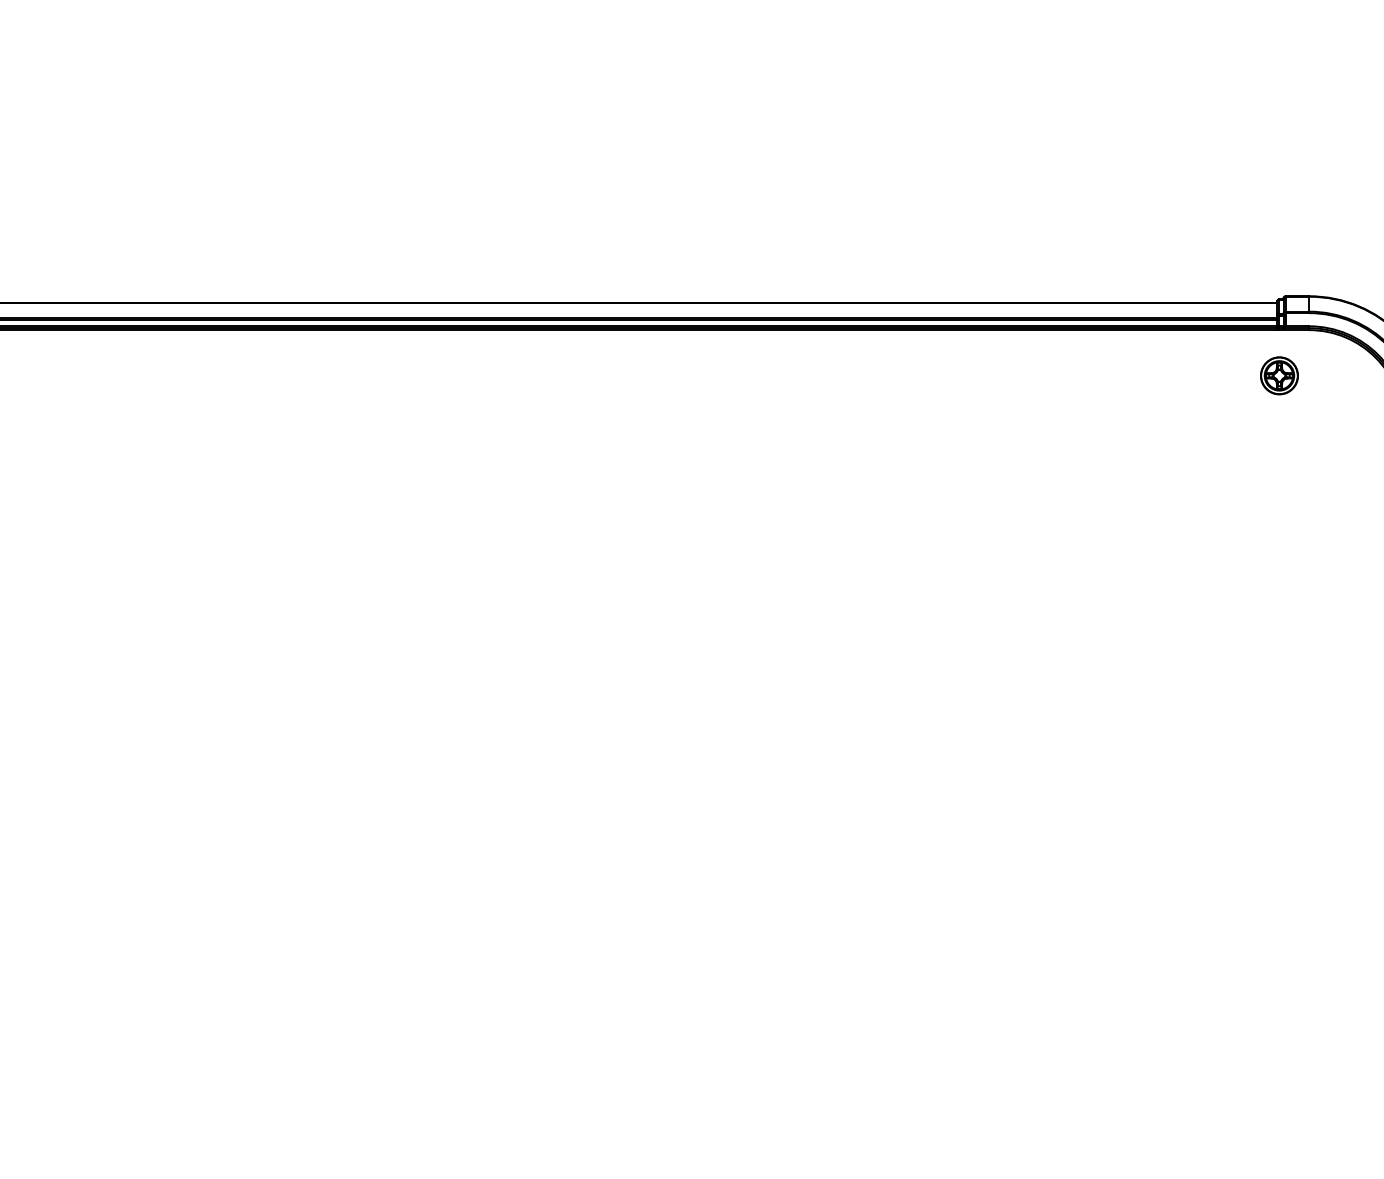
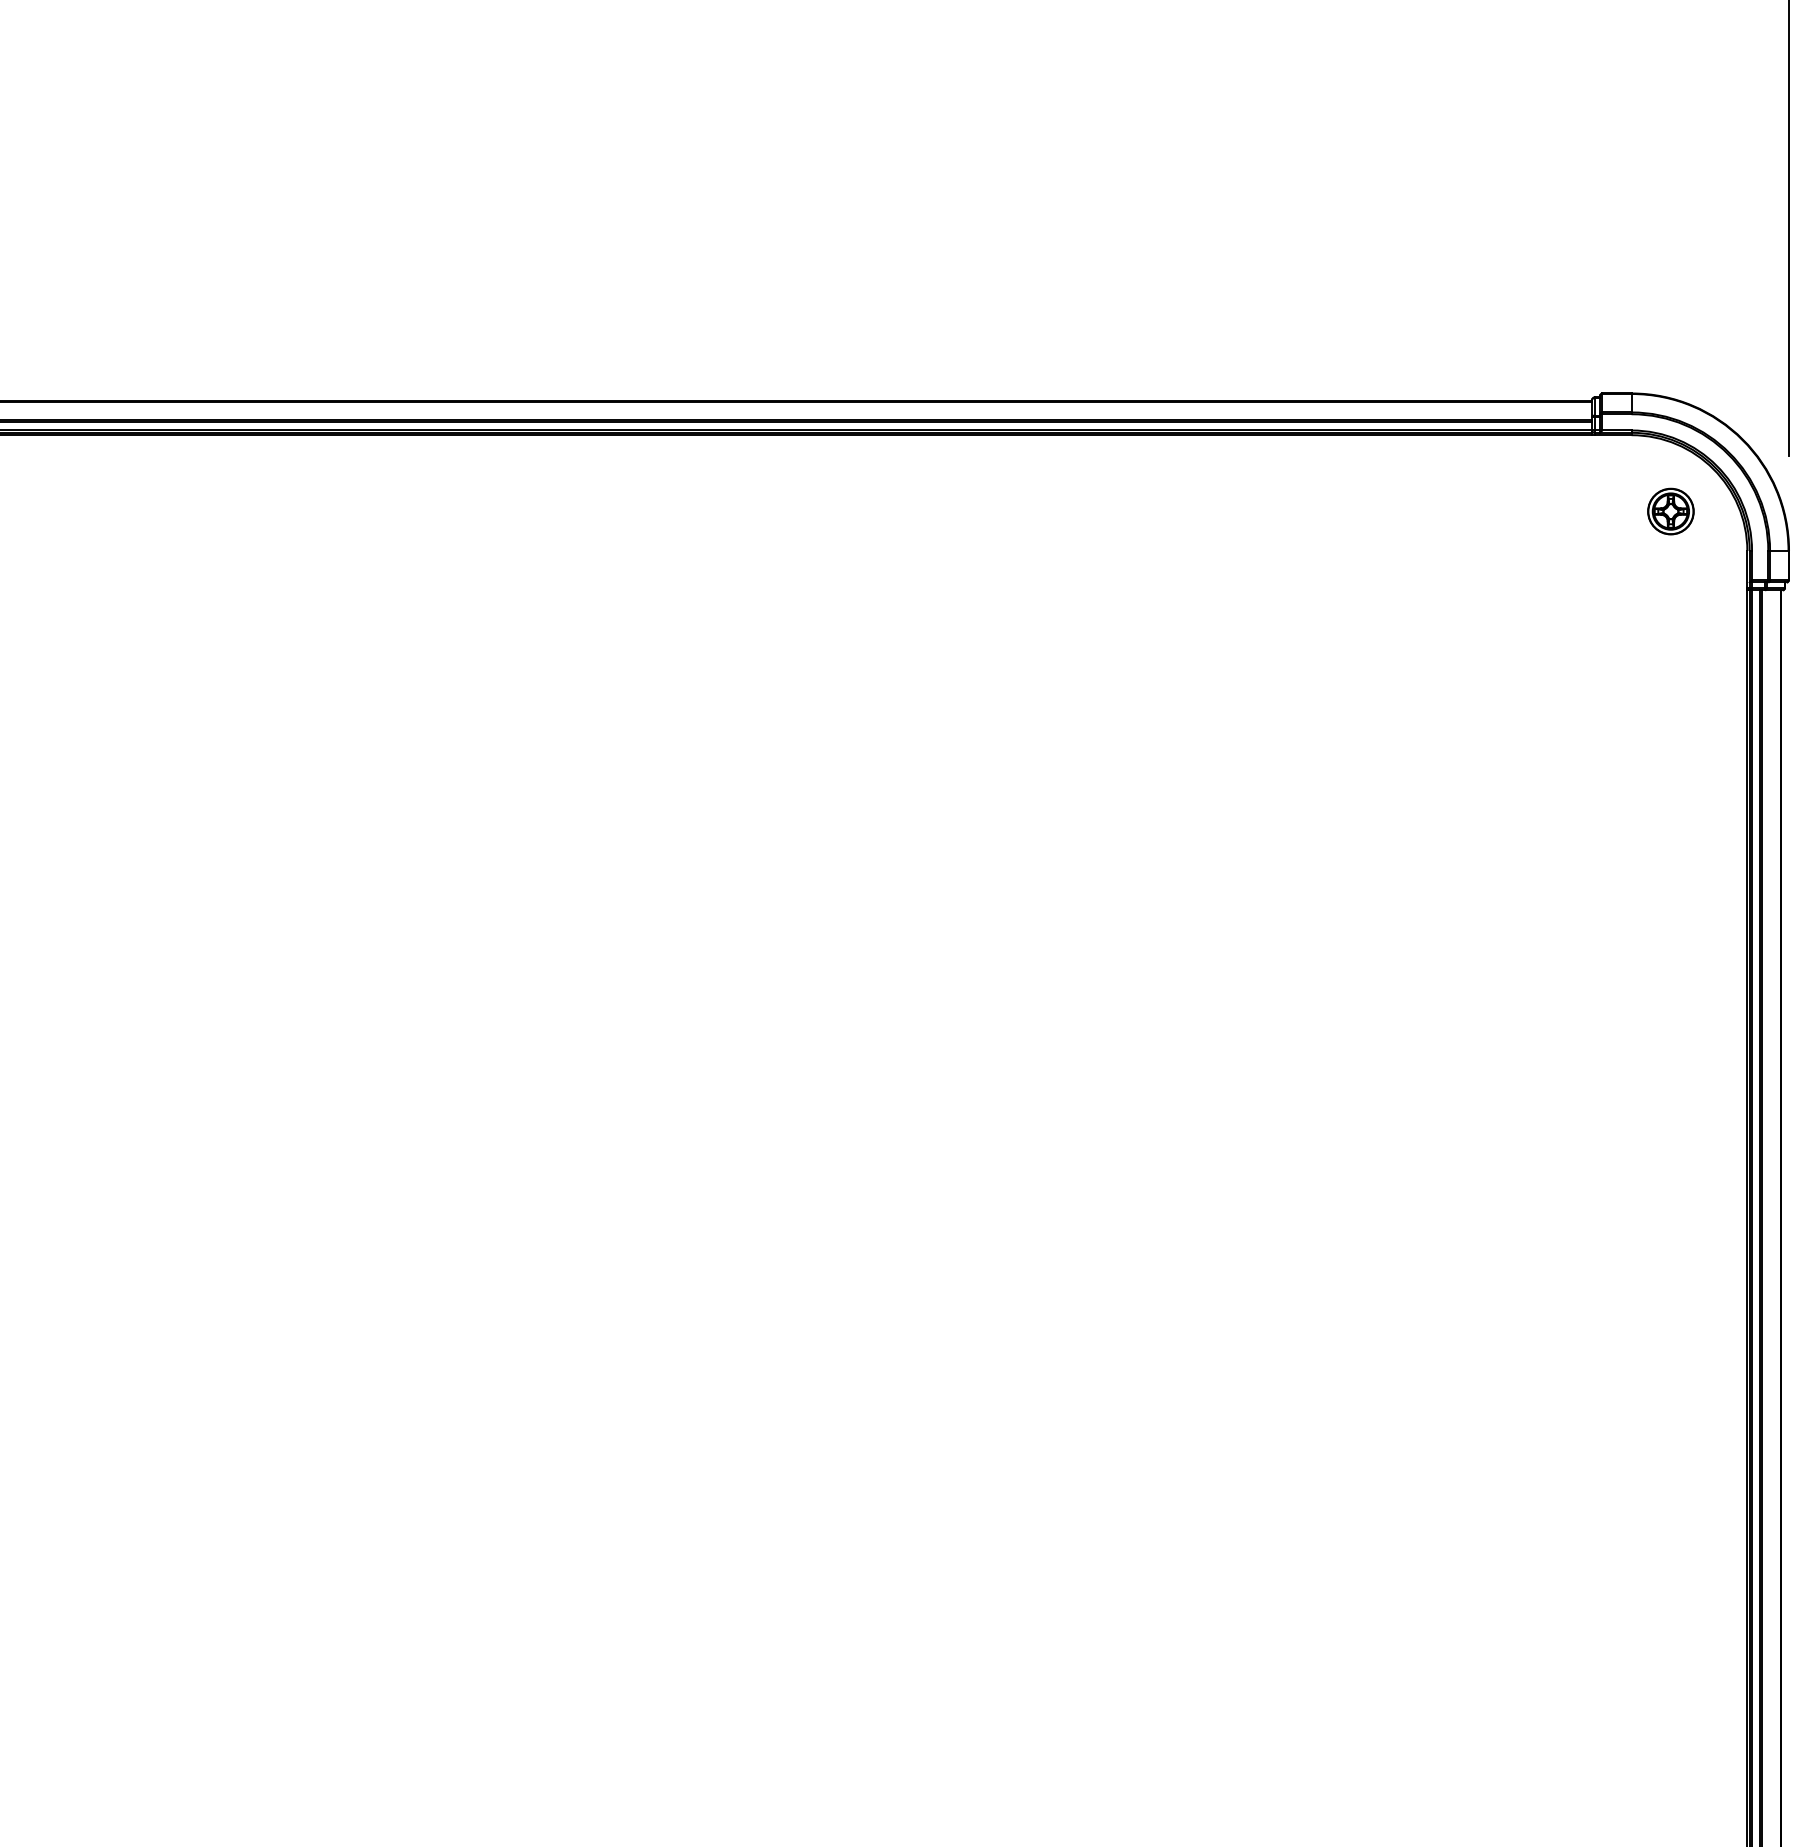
part: (1279, 375) -> (1670, 511), moved

